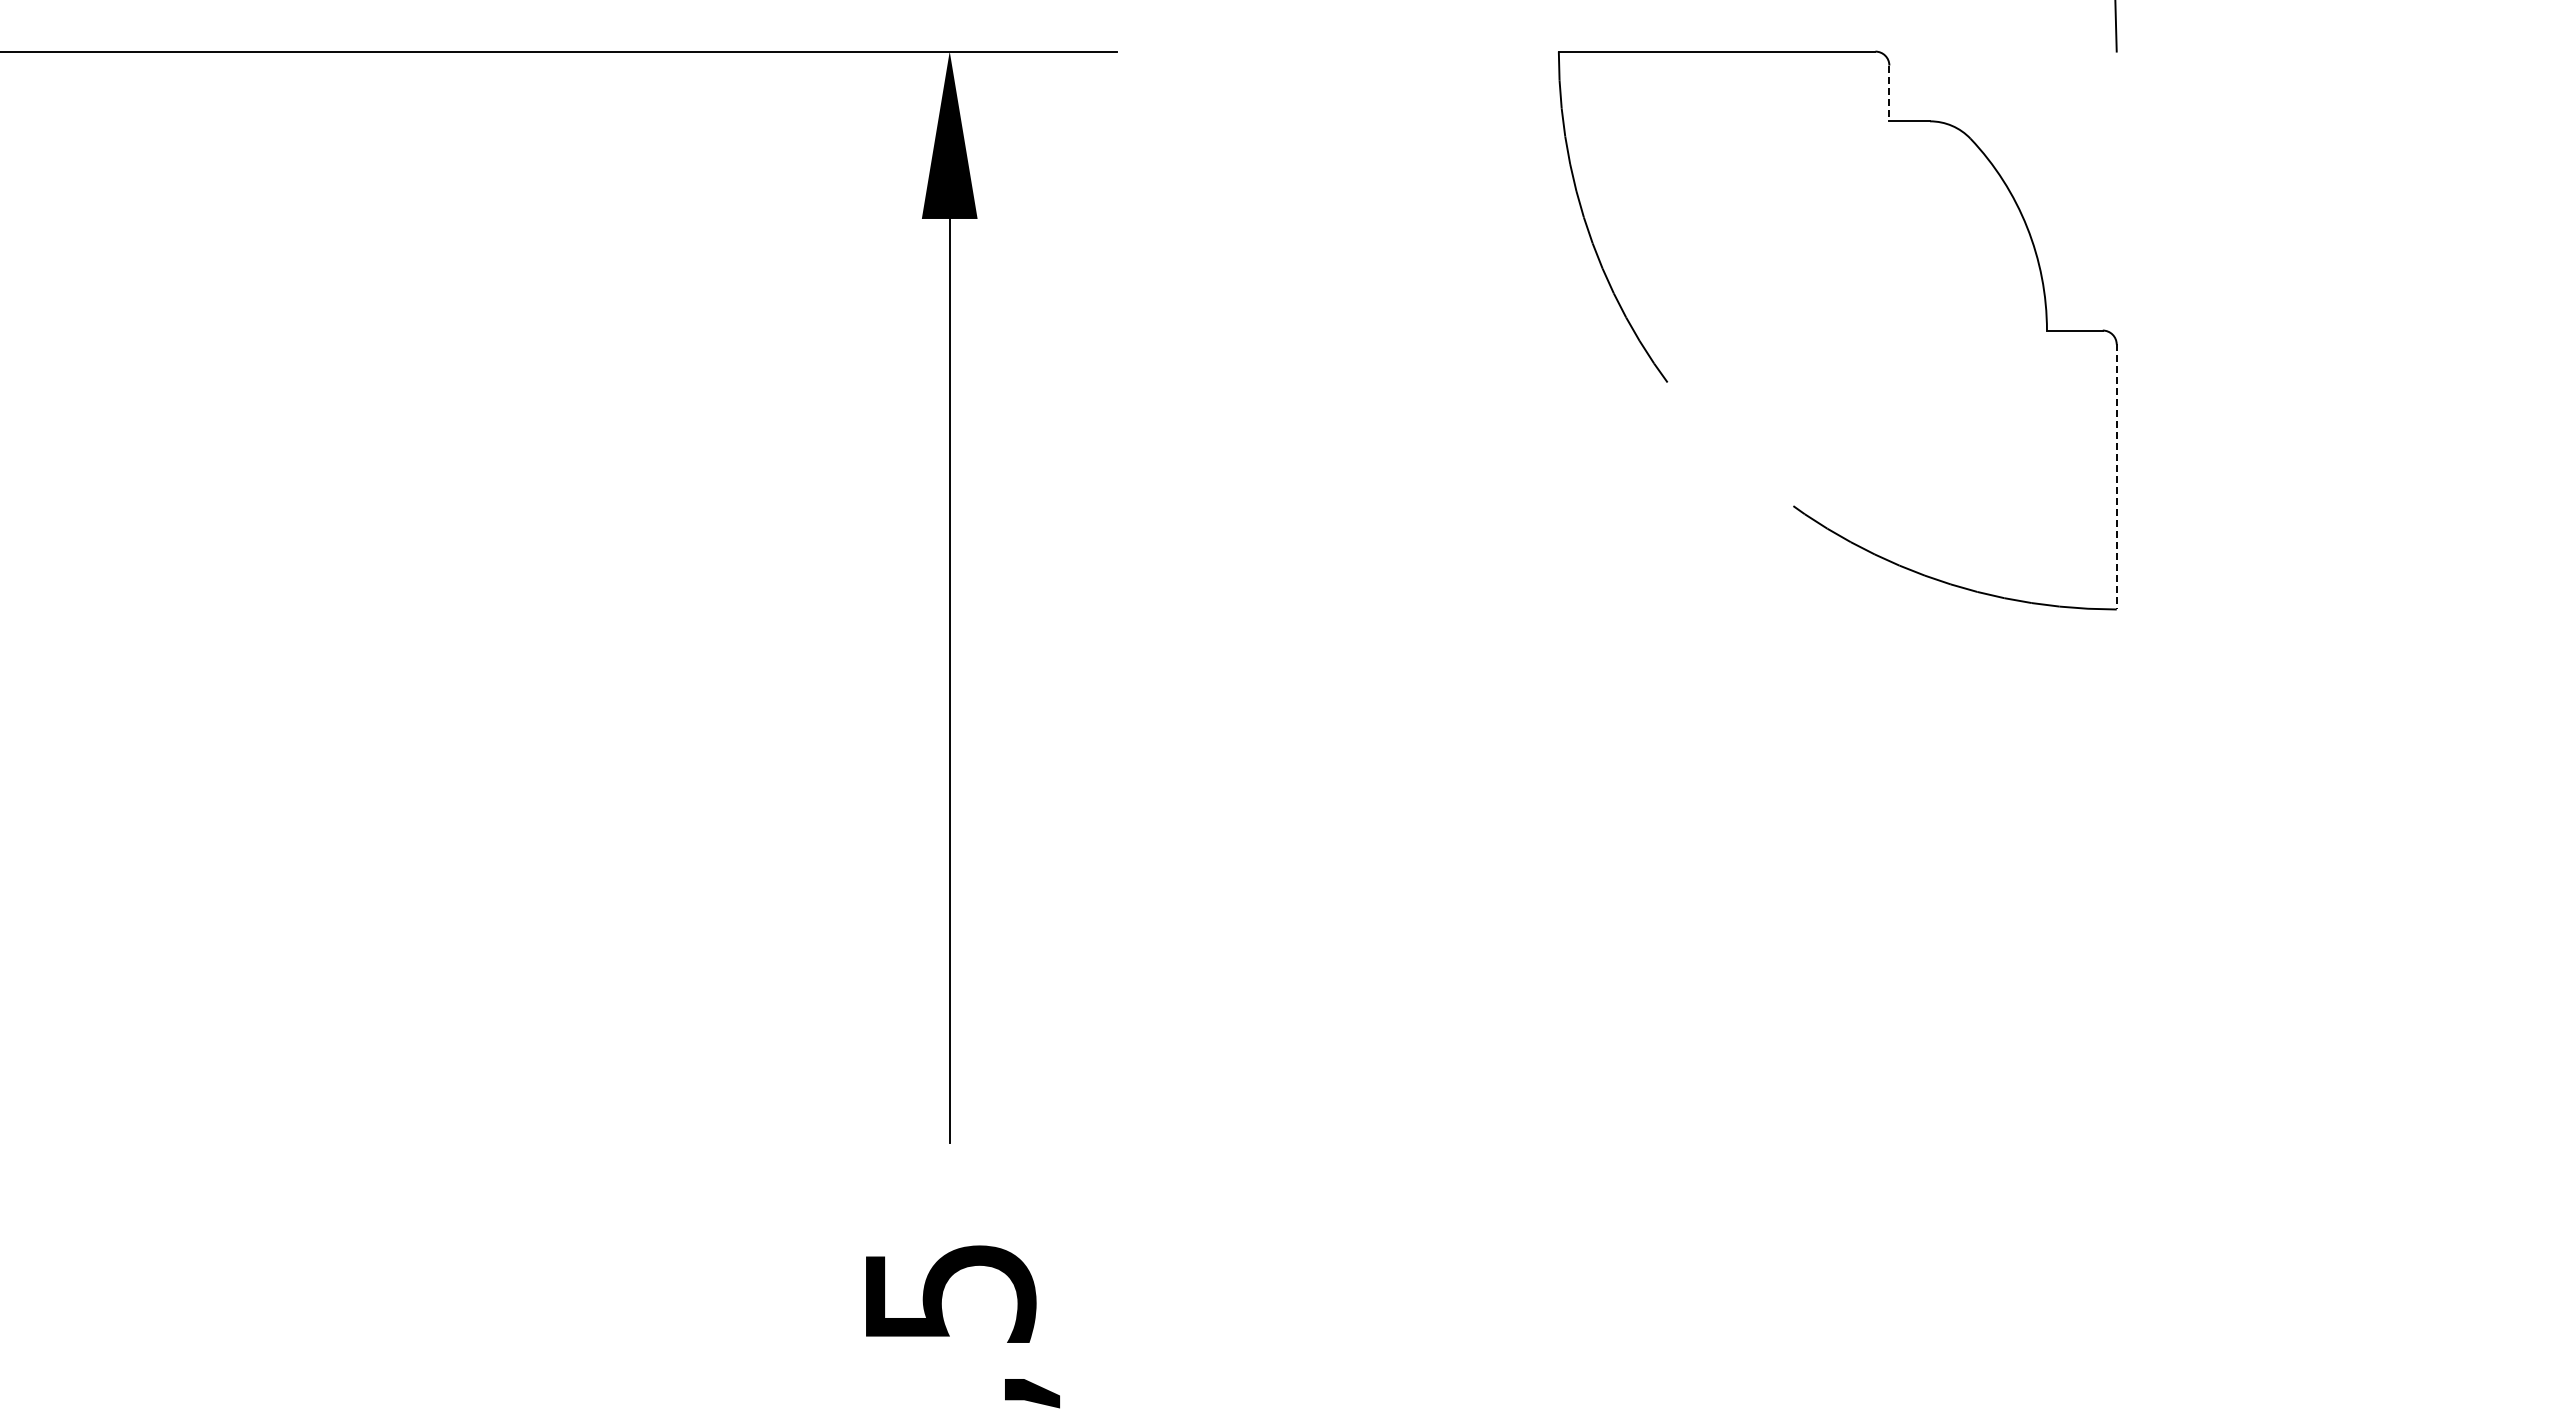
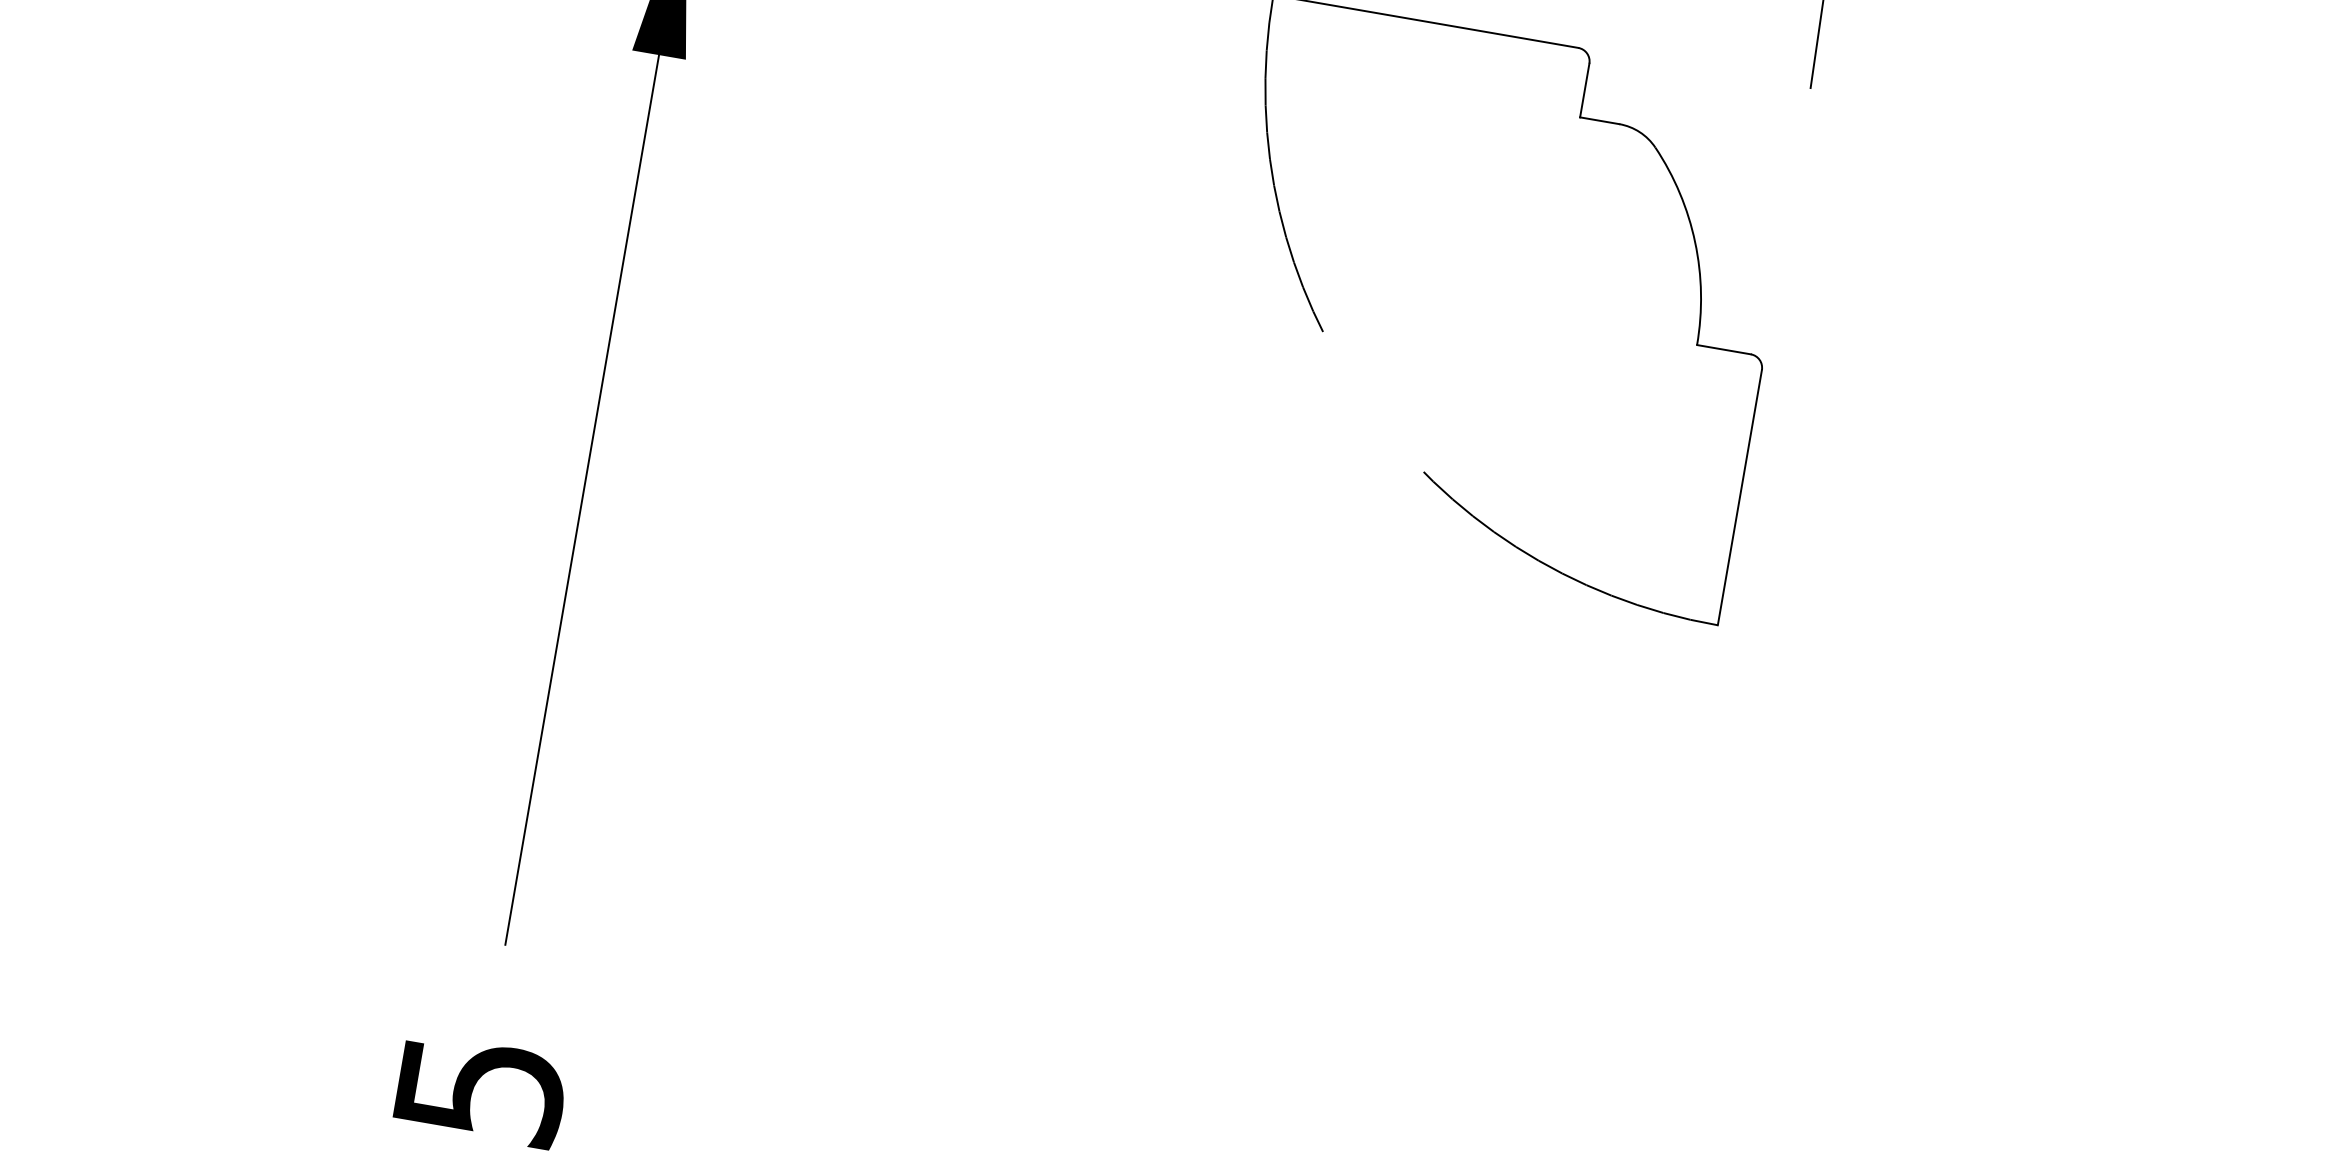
line: (1889, 93) -> (1584, 90), dashed -> solid
line: (2116, 477) -> (1739, 498), dashed -> solid

